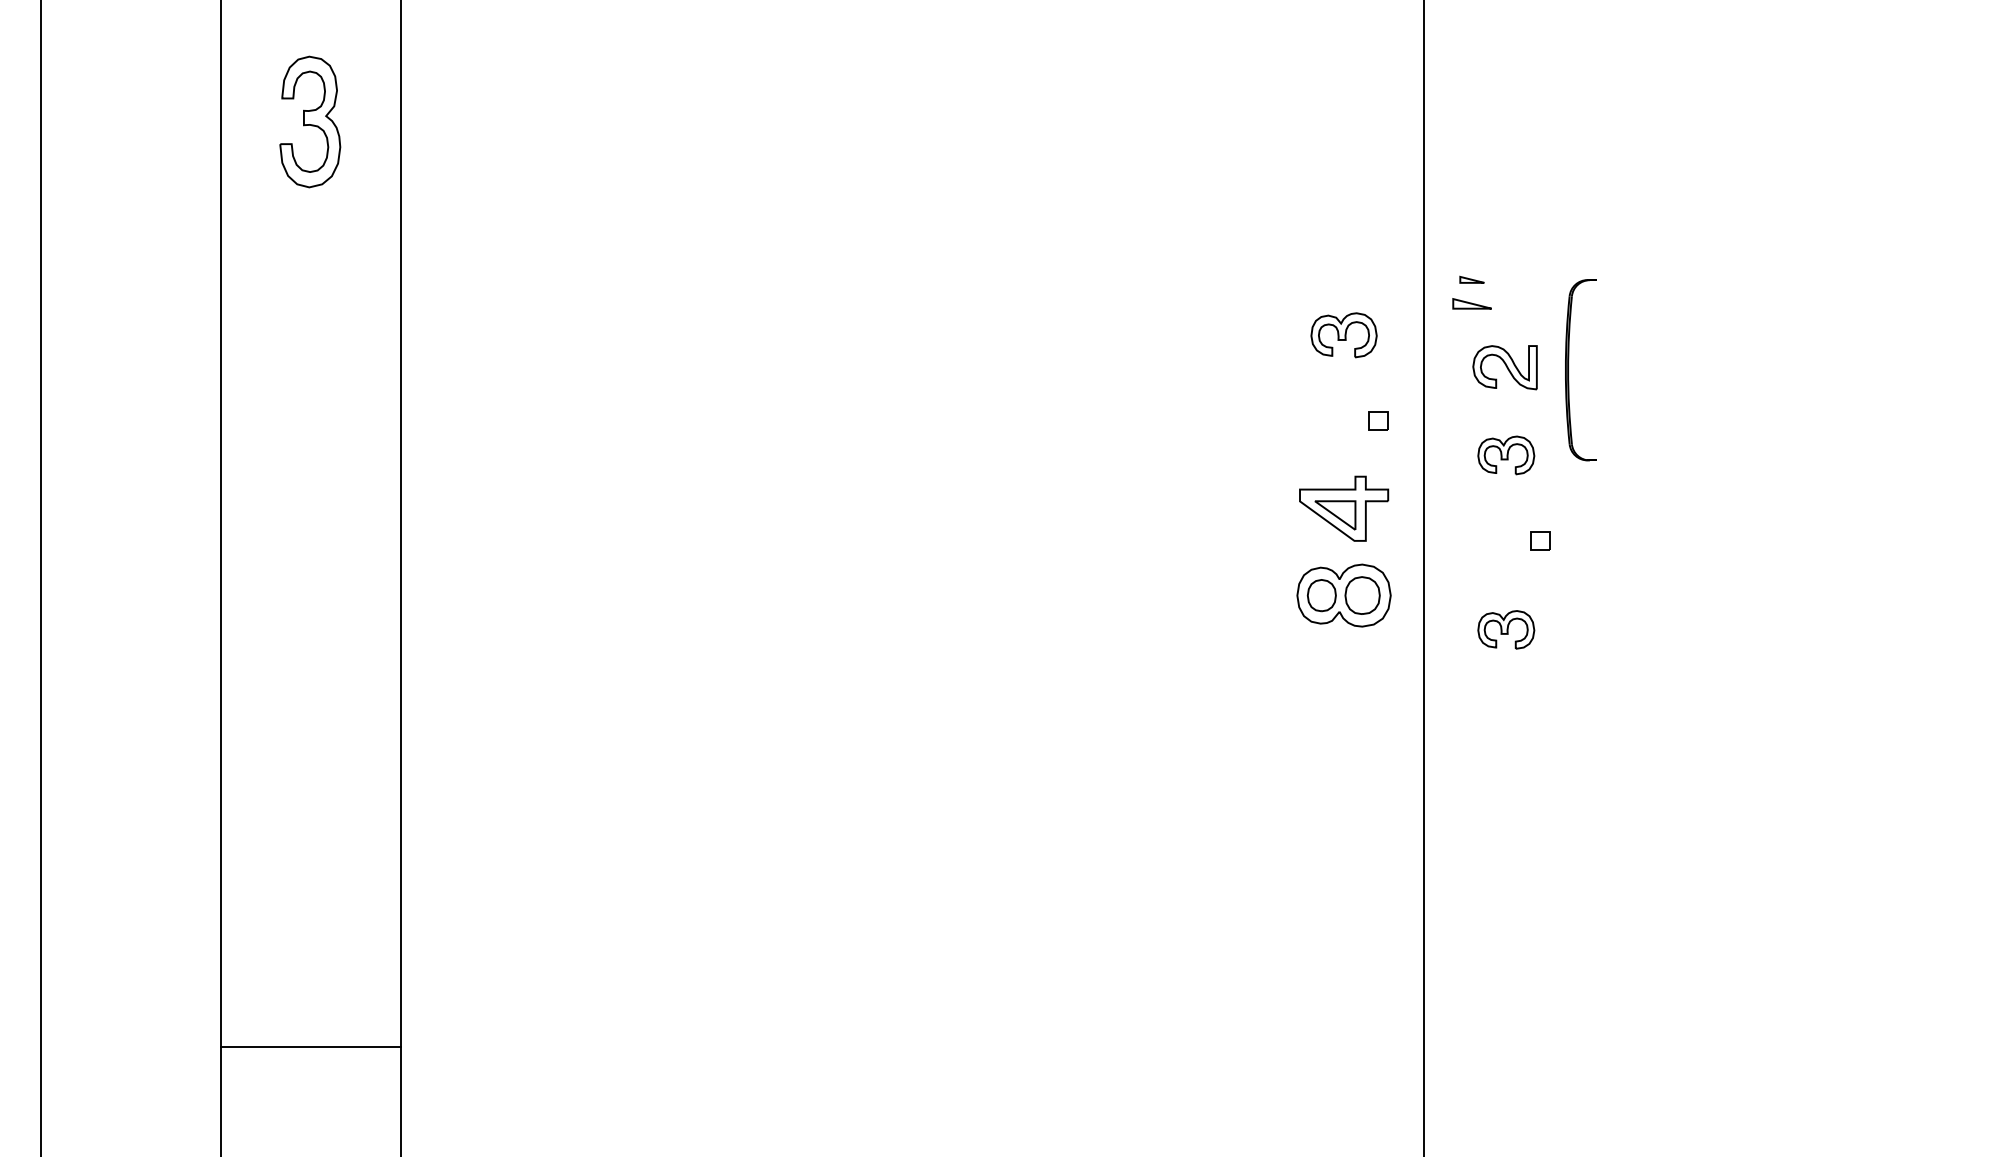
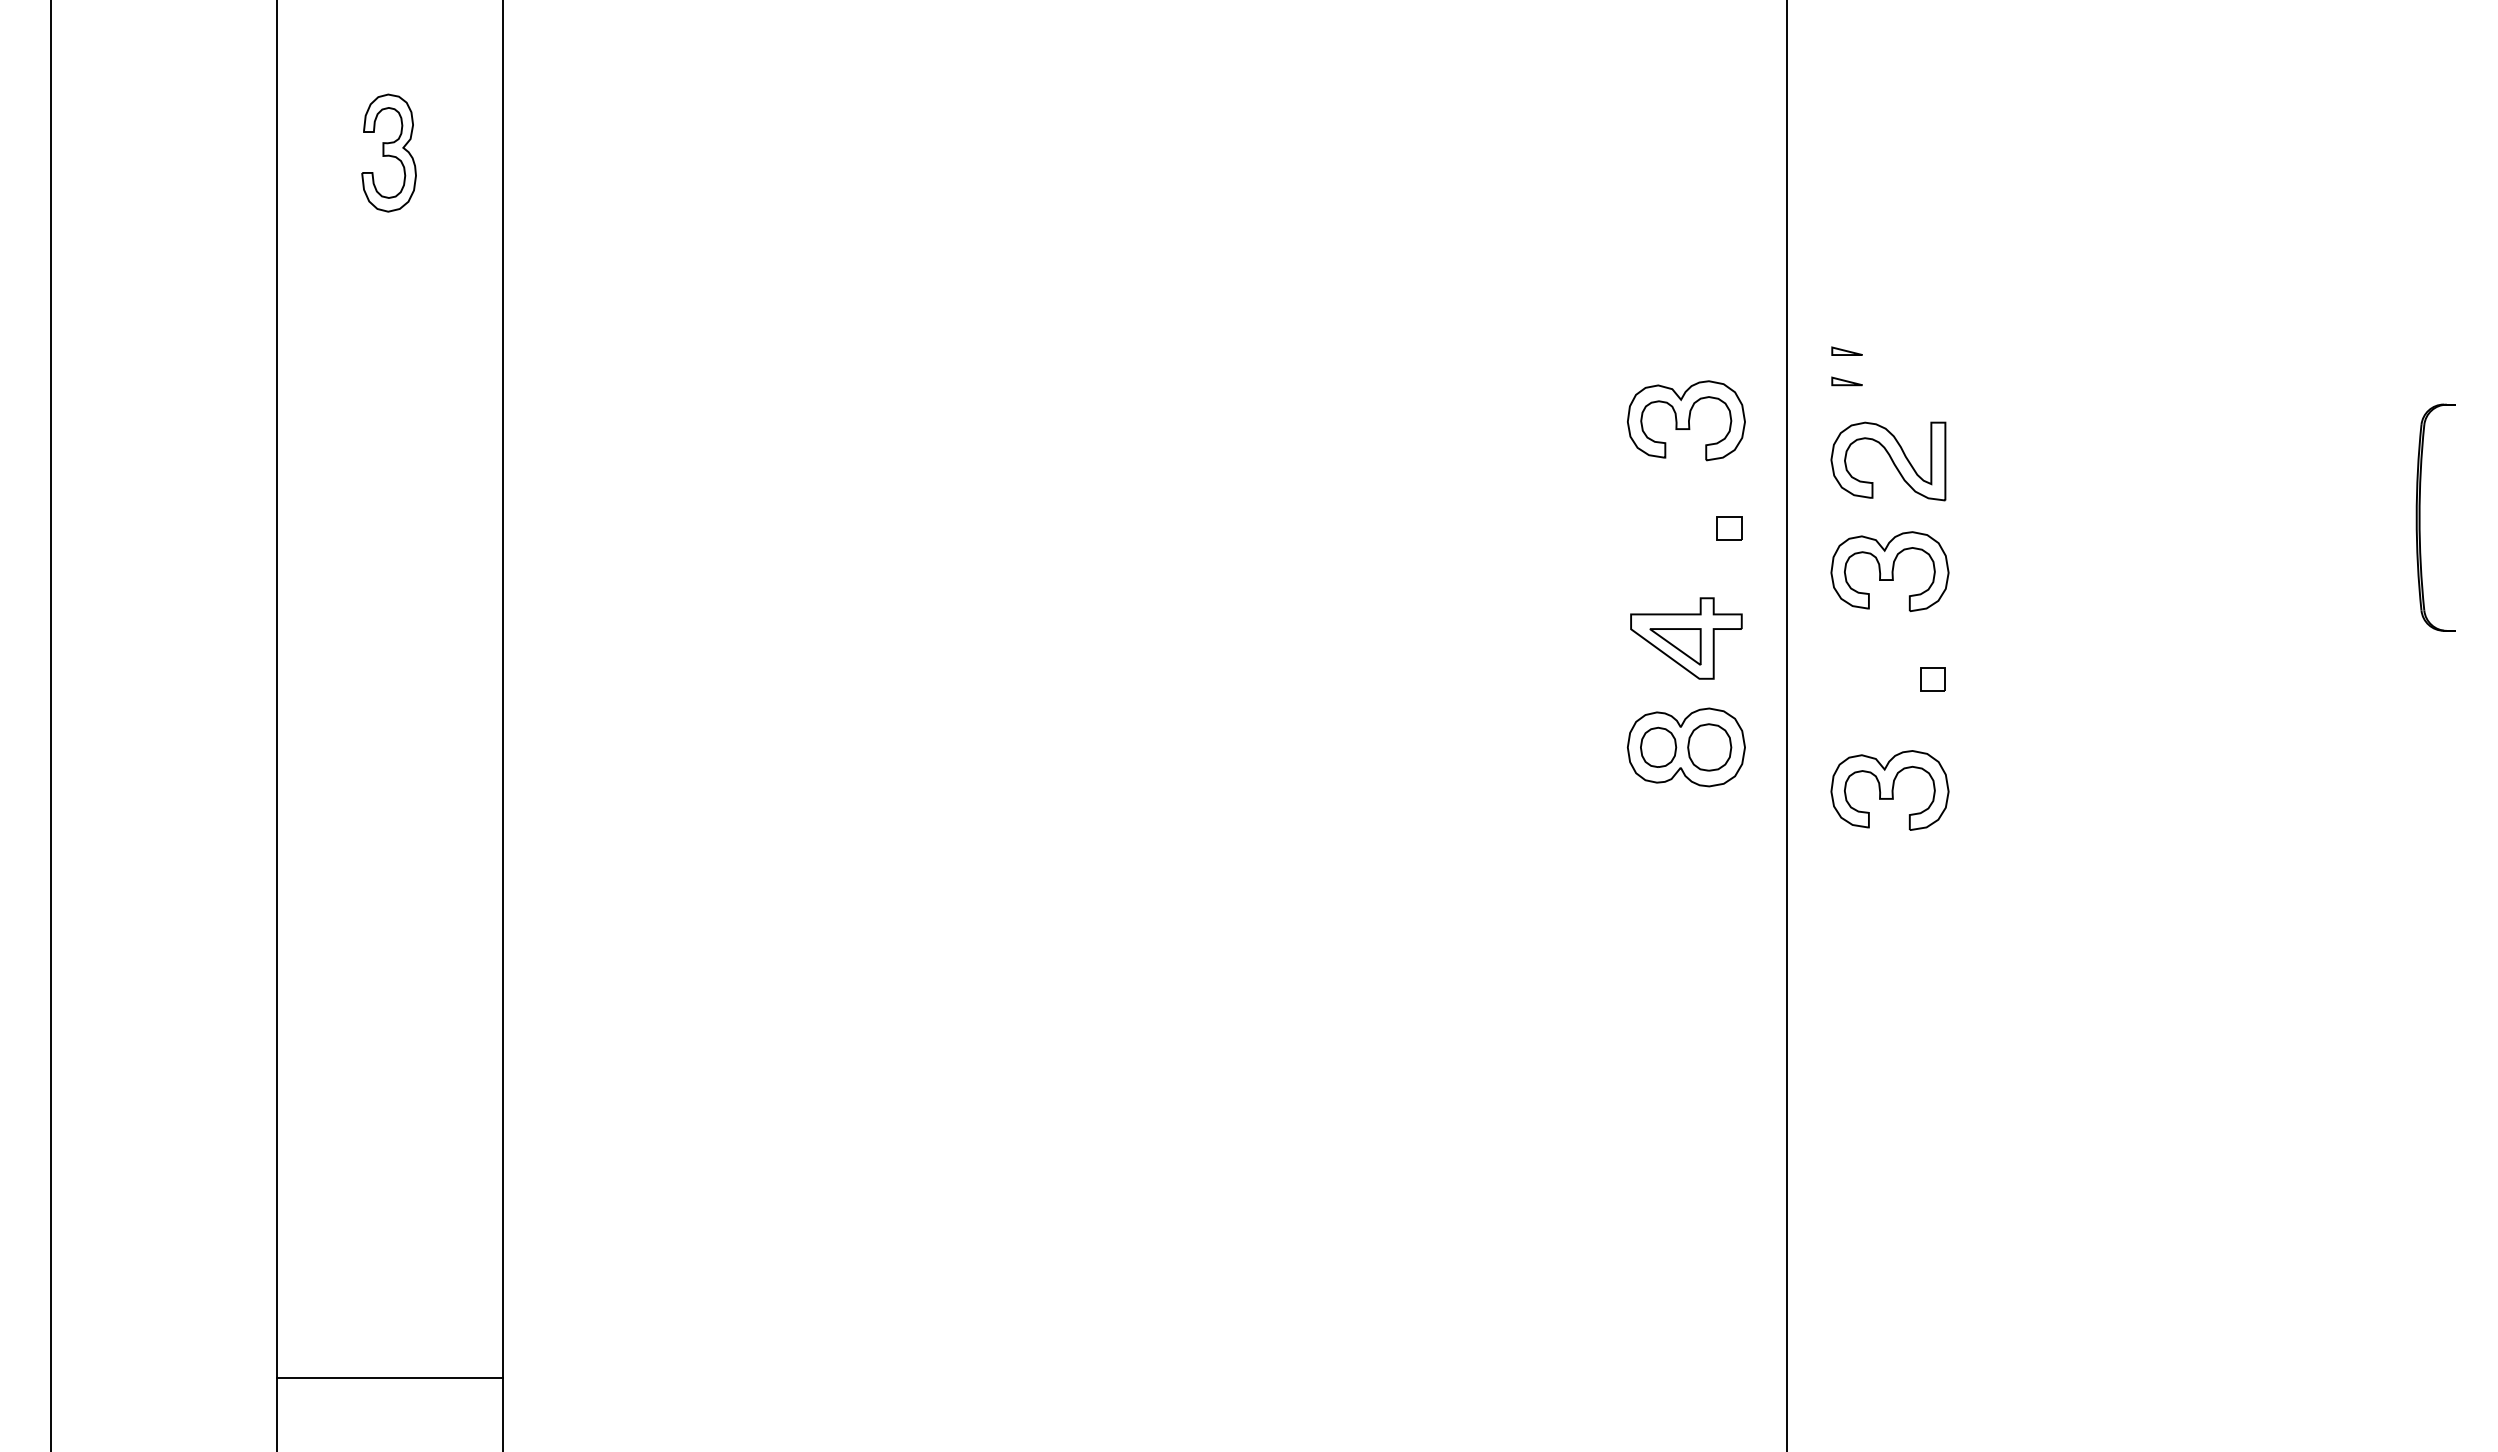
part: (309, 121) -> (388, 152), size x0.71
part: (1471, 303) -> (1846, 381), size x0.62
part: (1344, 335) -> (1686, 420), size x1.43
part: (1505, 367) -> (1888, 461), size x1.43
part: (1568, 370) -> (2420, 517), moved
part: (1505, 455) -> (1889, 571), size x1.67
part: (1505, 629) -> (1889, 790), size x1.67
line: (311, 1047) -> (390, 1378), moved

